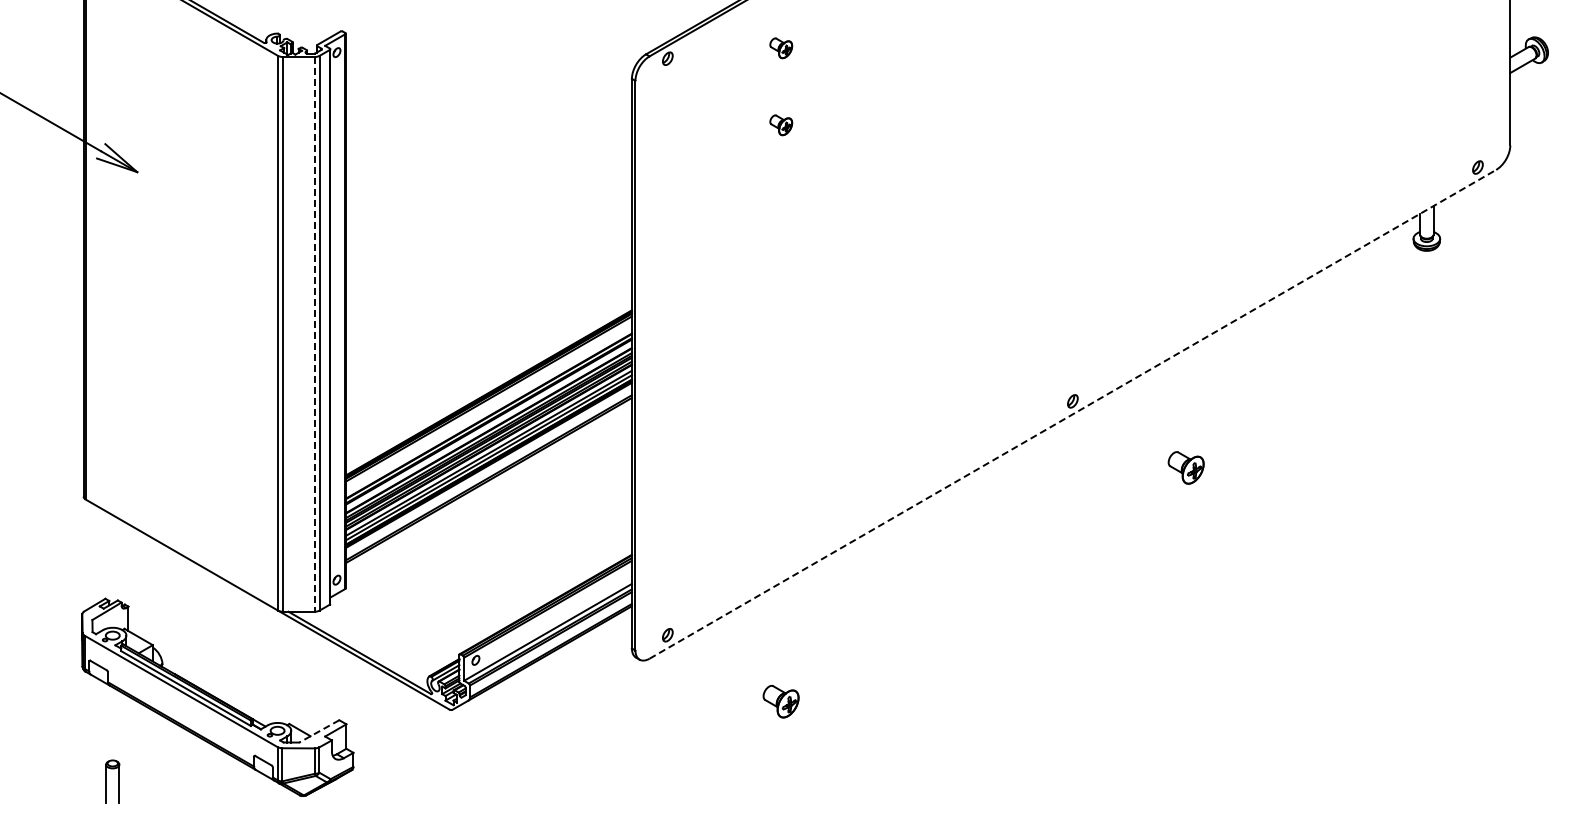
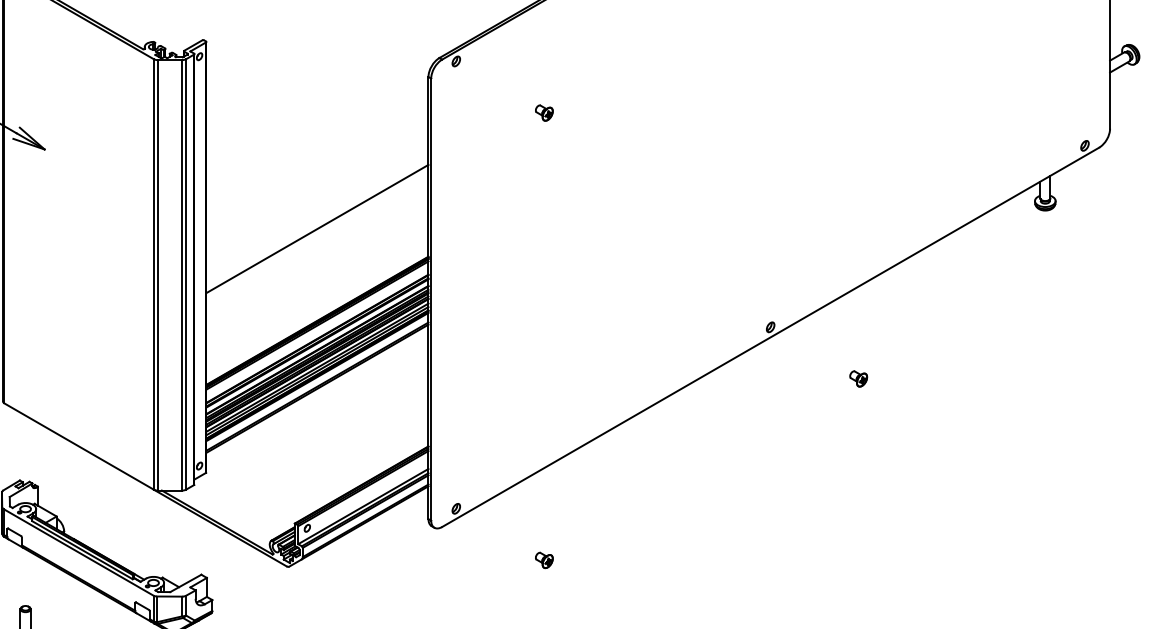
part: (781, 48) -> (544, 53), removed
line: (488, 274) -> (317, 228), added
line: (314, 334) -> (182, 275), dashed -> solid
line: (1072, 414) -> (770, 337), dashed -> solid
part: (1186, 467) -> (858, 378), size x0.62
part: (781, 701) -> (544, 560), size x0.62
line: (319, 731) -> (186, 583), dashed -> solid

